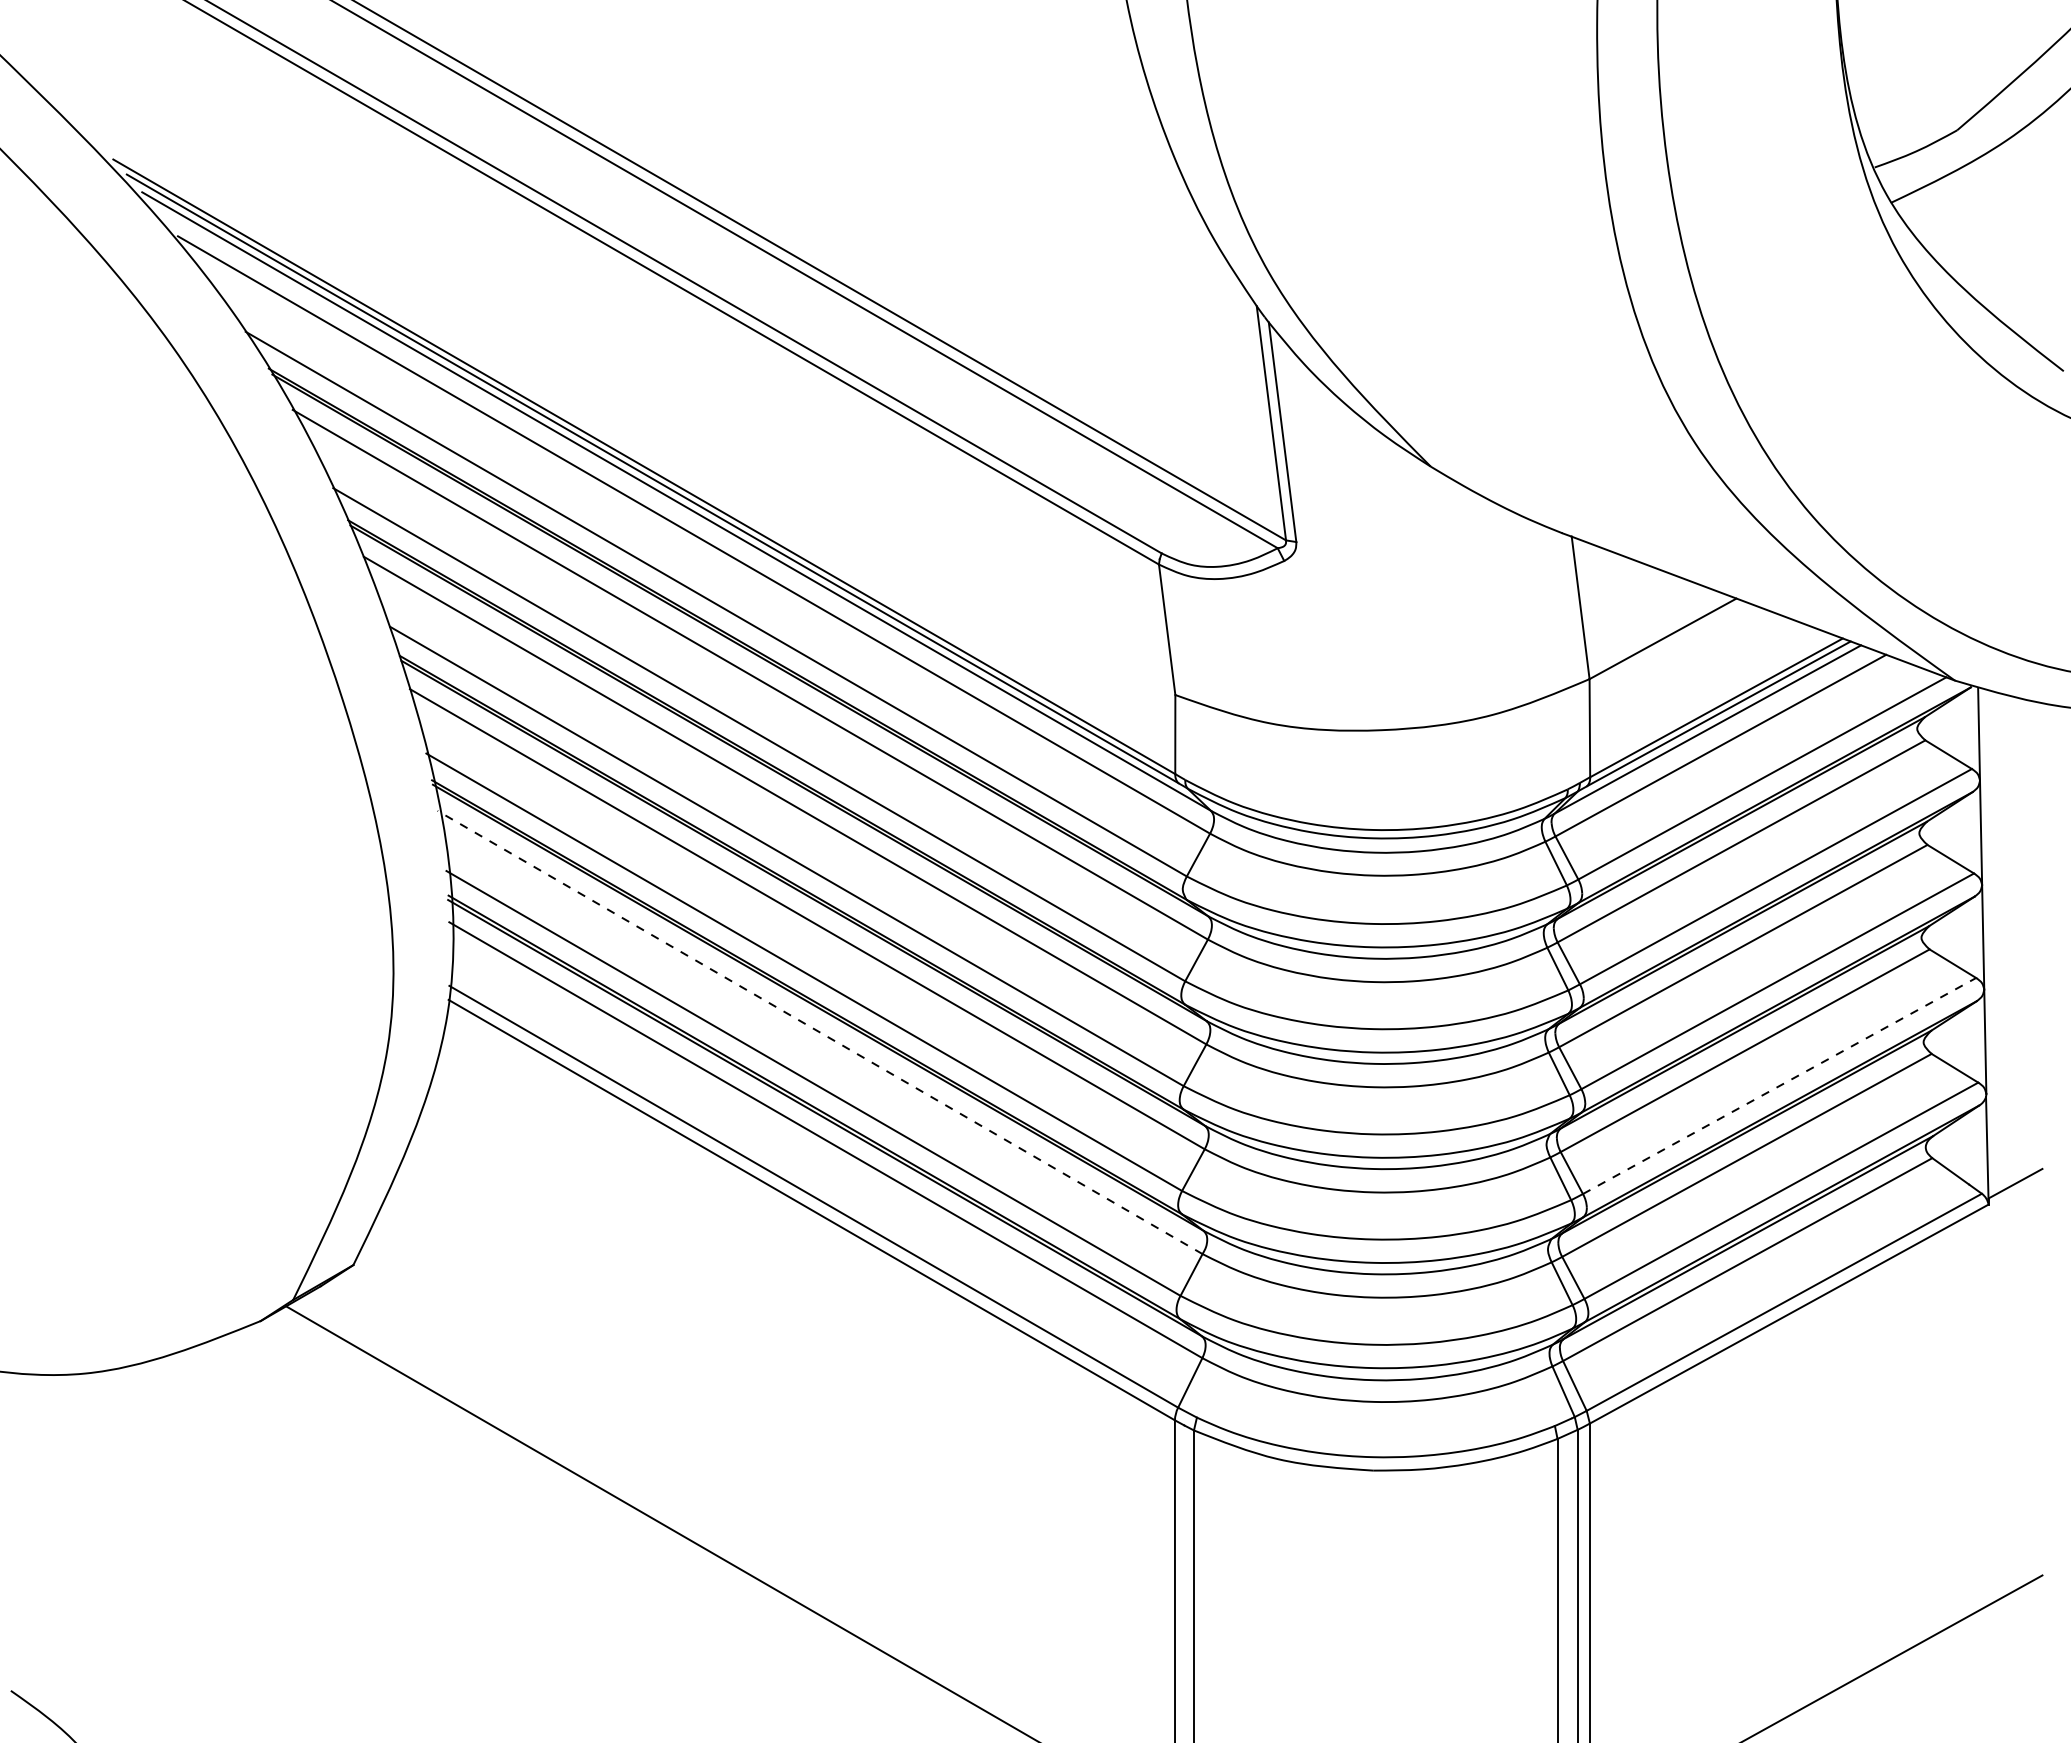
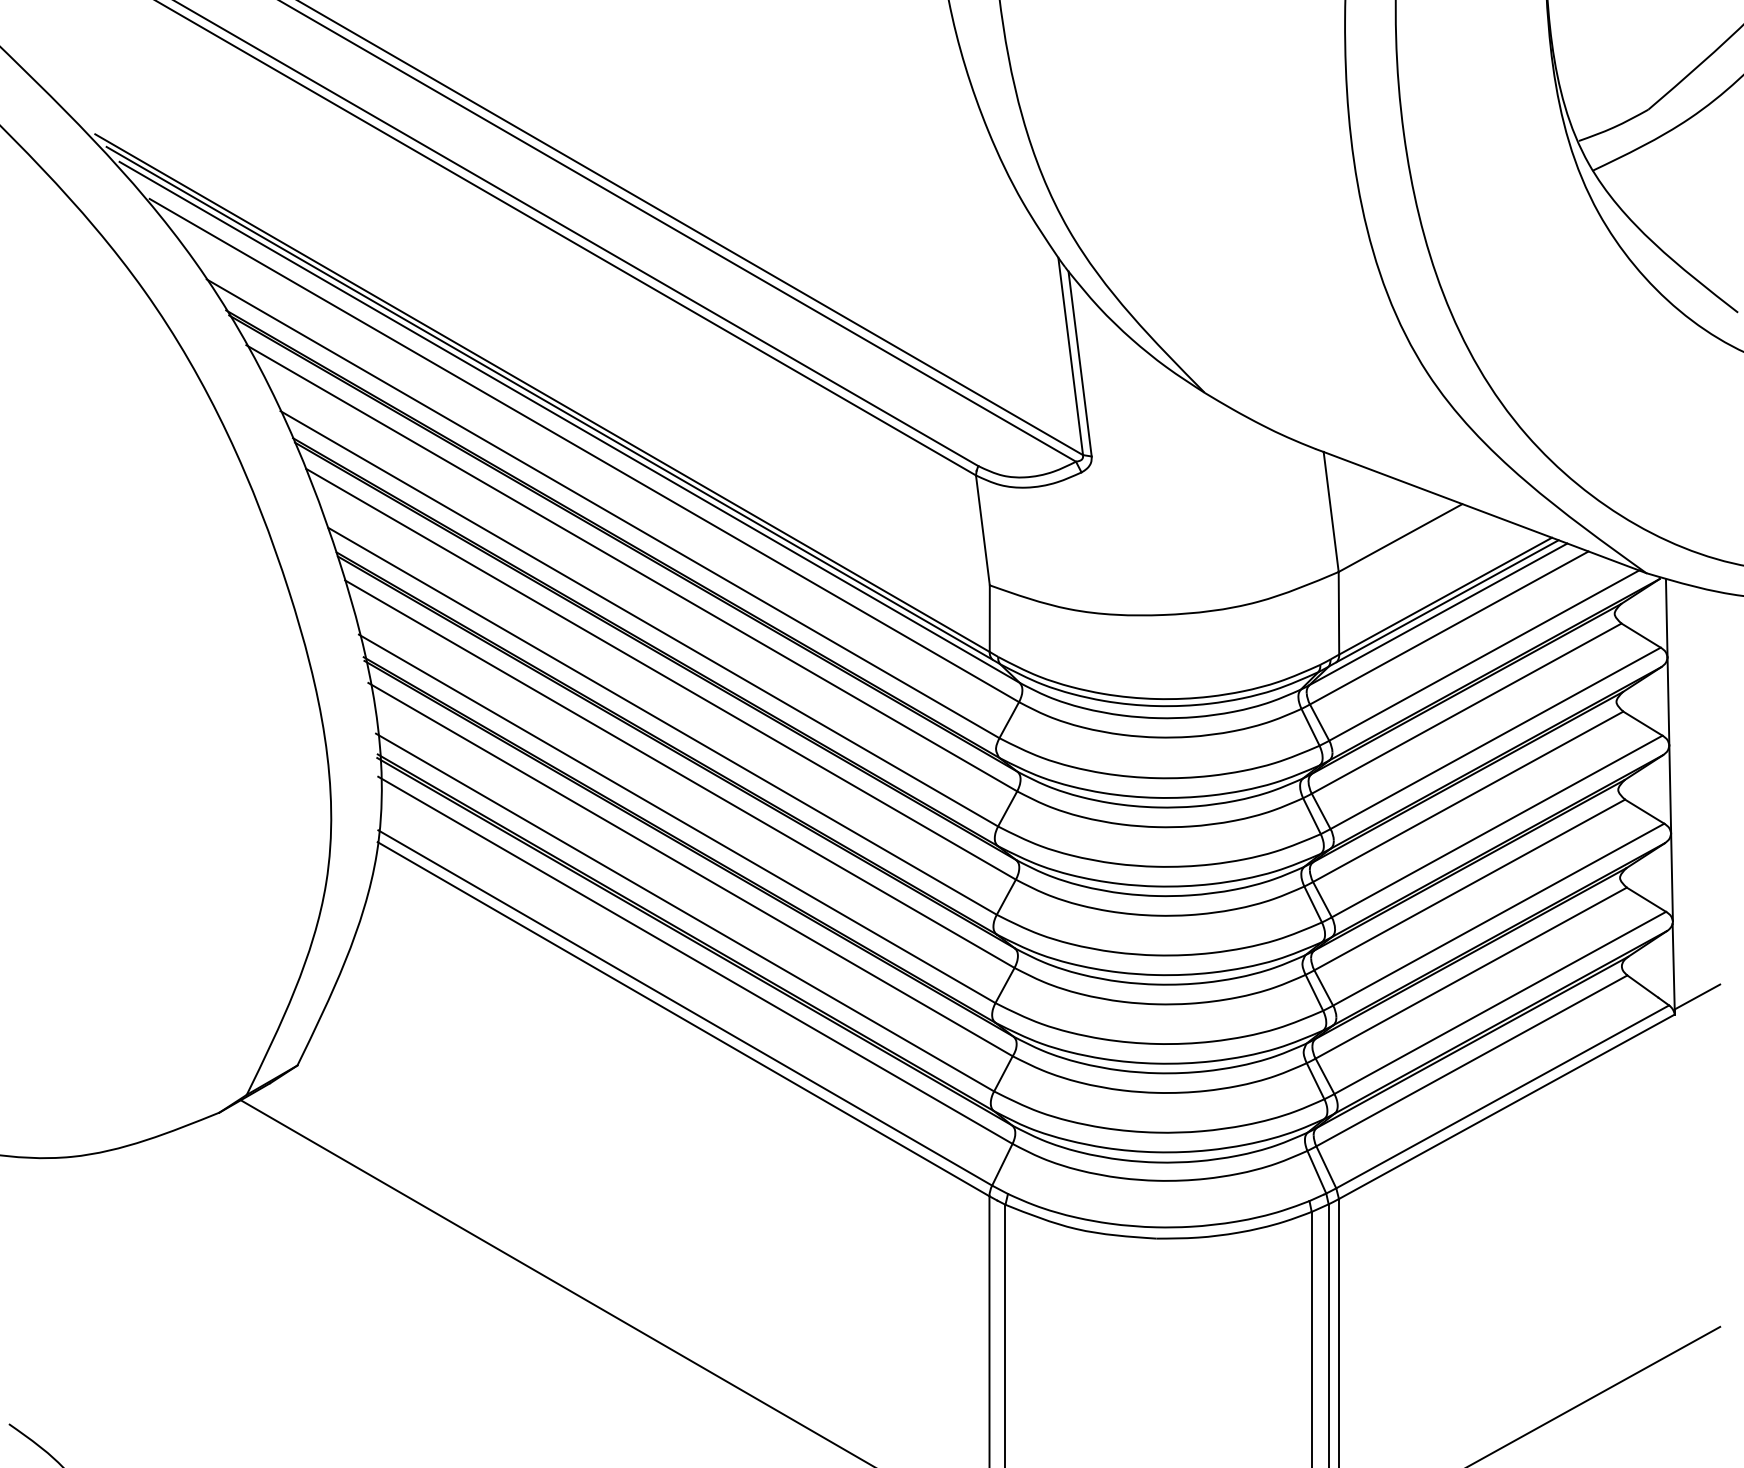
line: (819, 1032) -> (690, 869), dashed -> solid
line: (1780, 1085) -> (1499, 914), dashed -> solid

